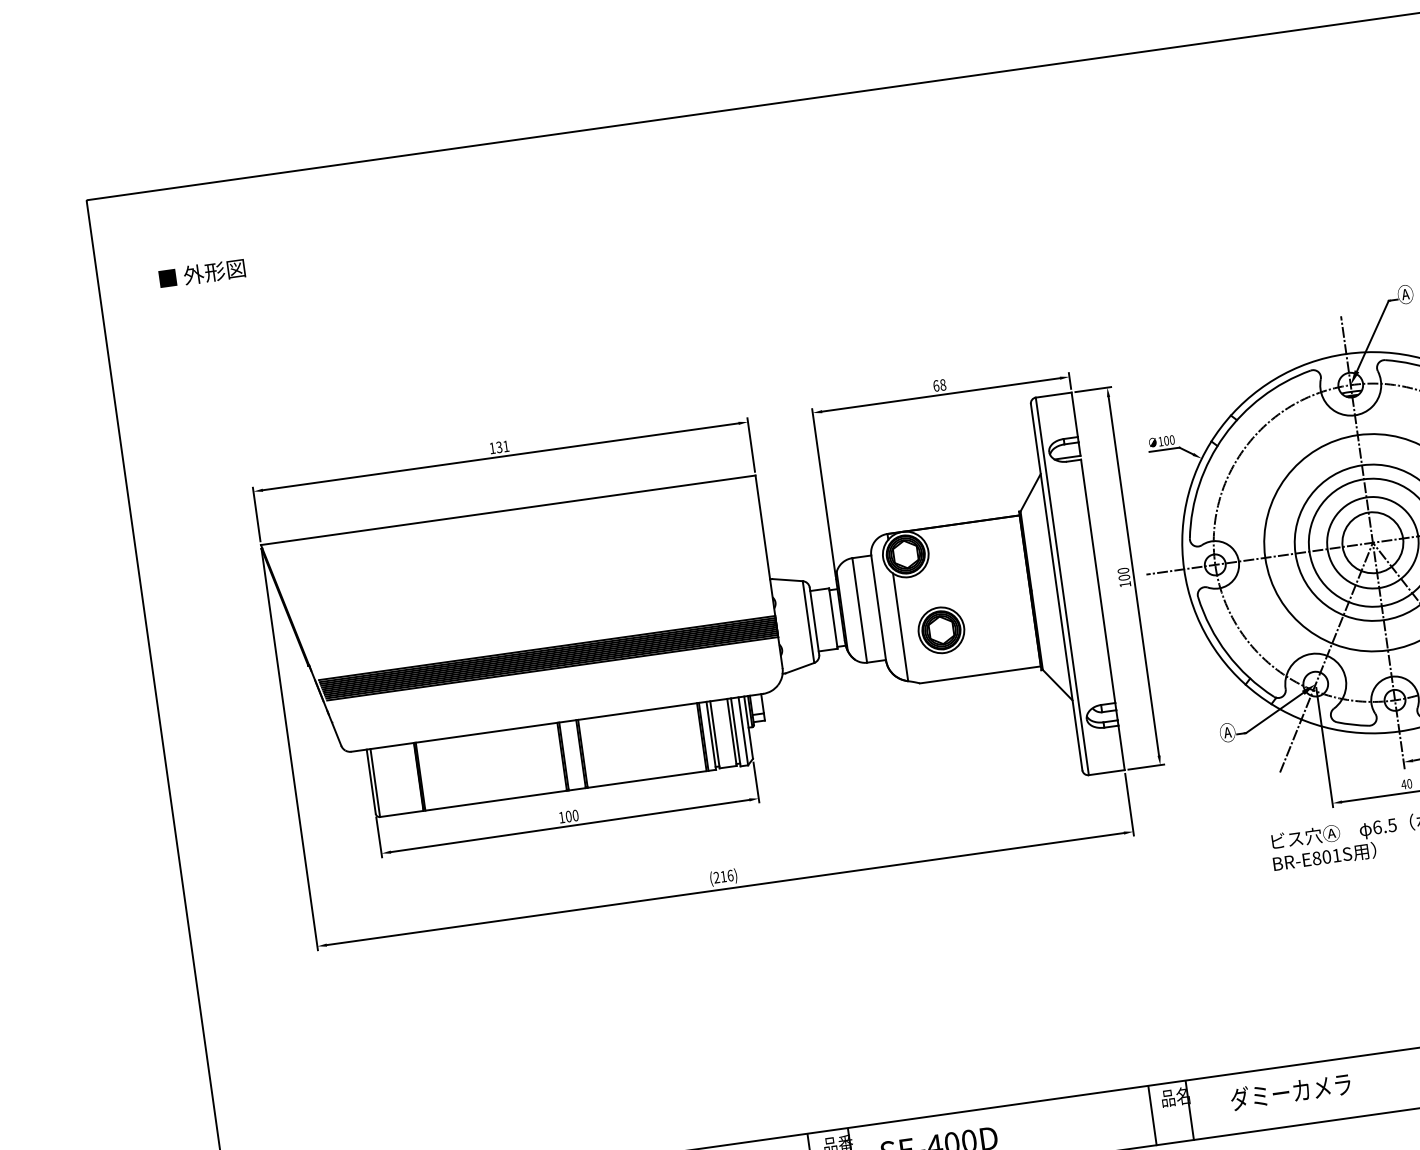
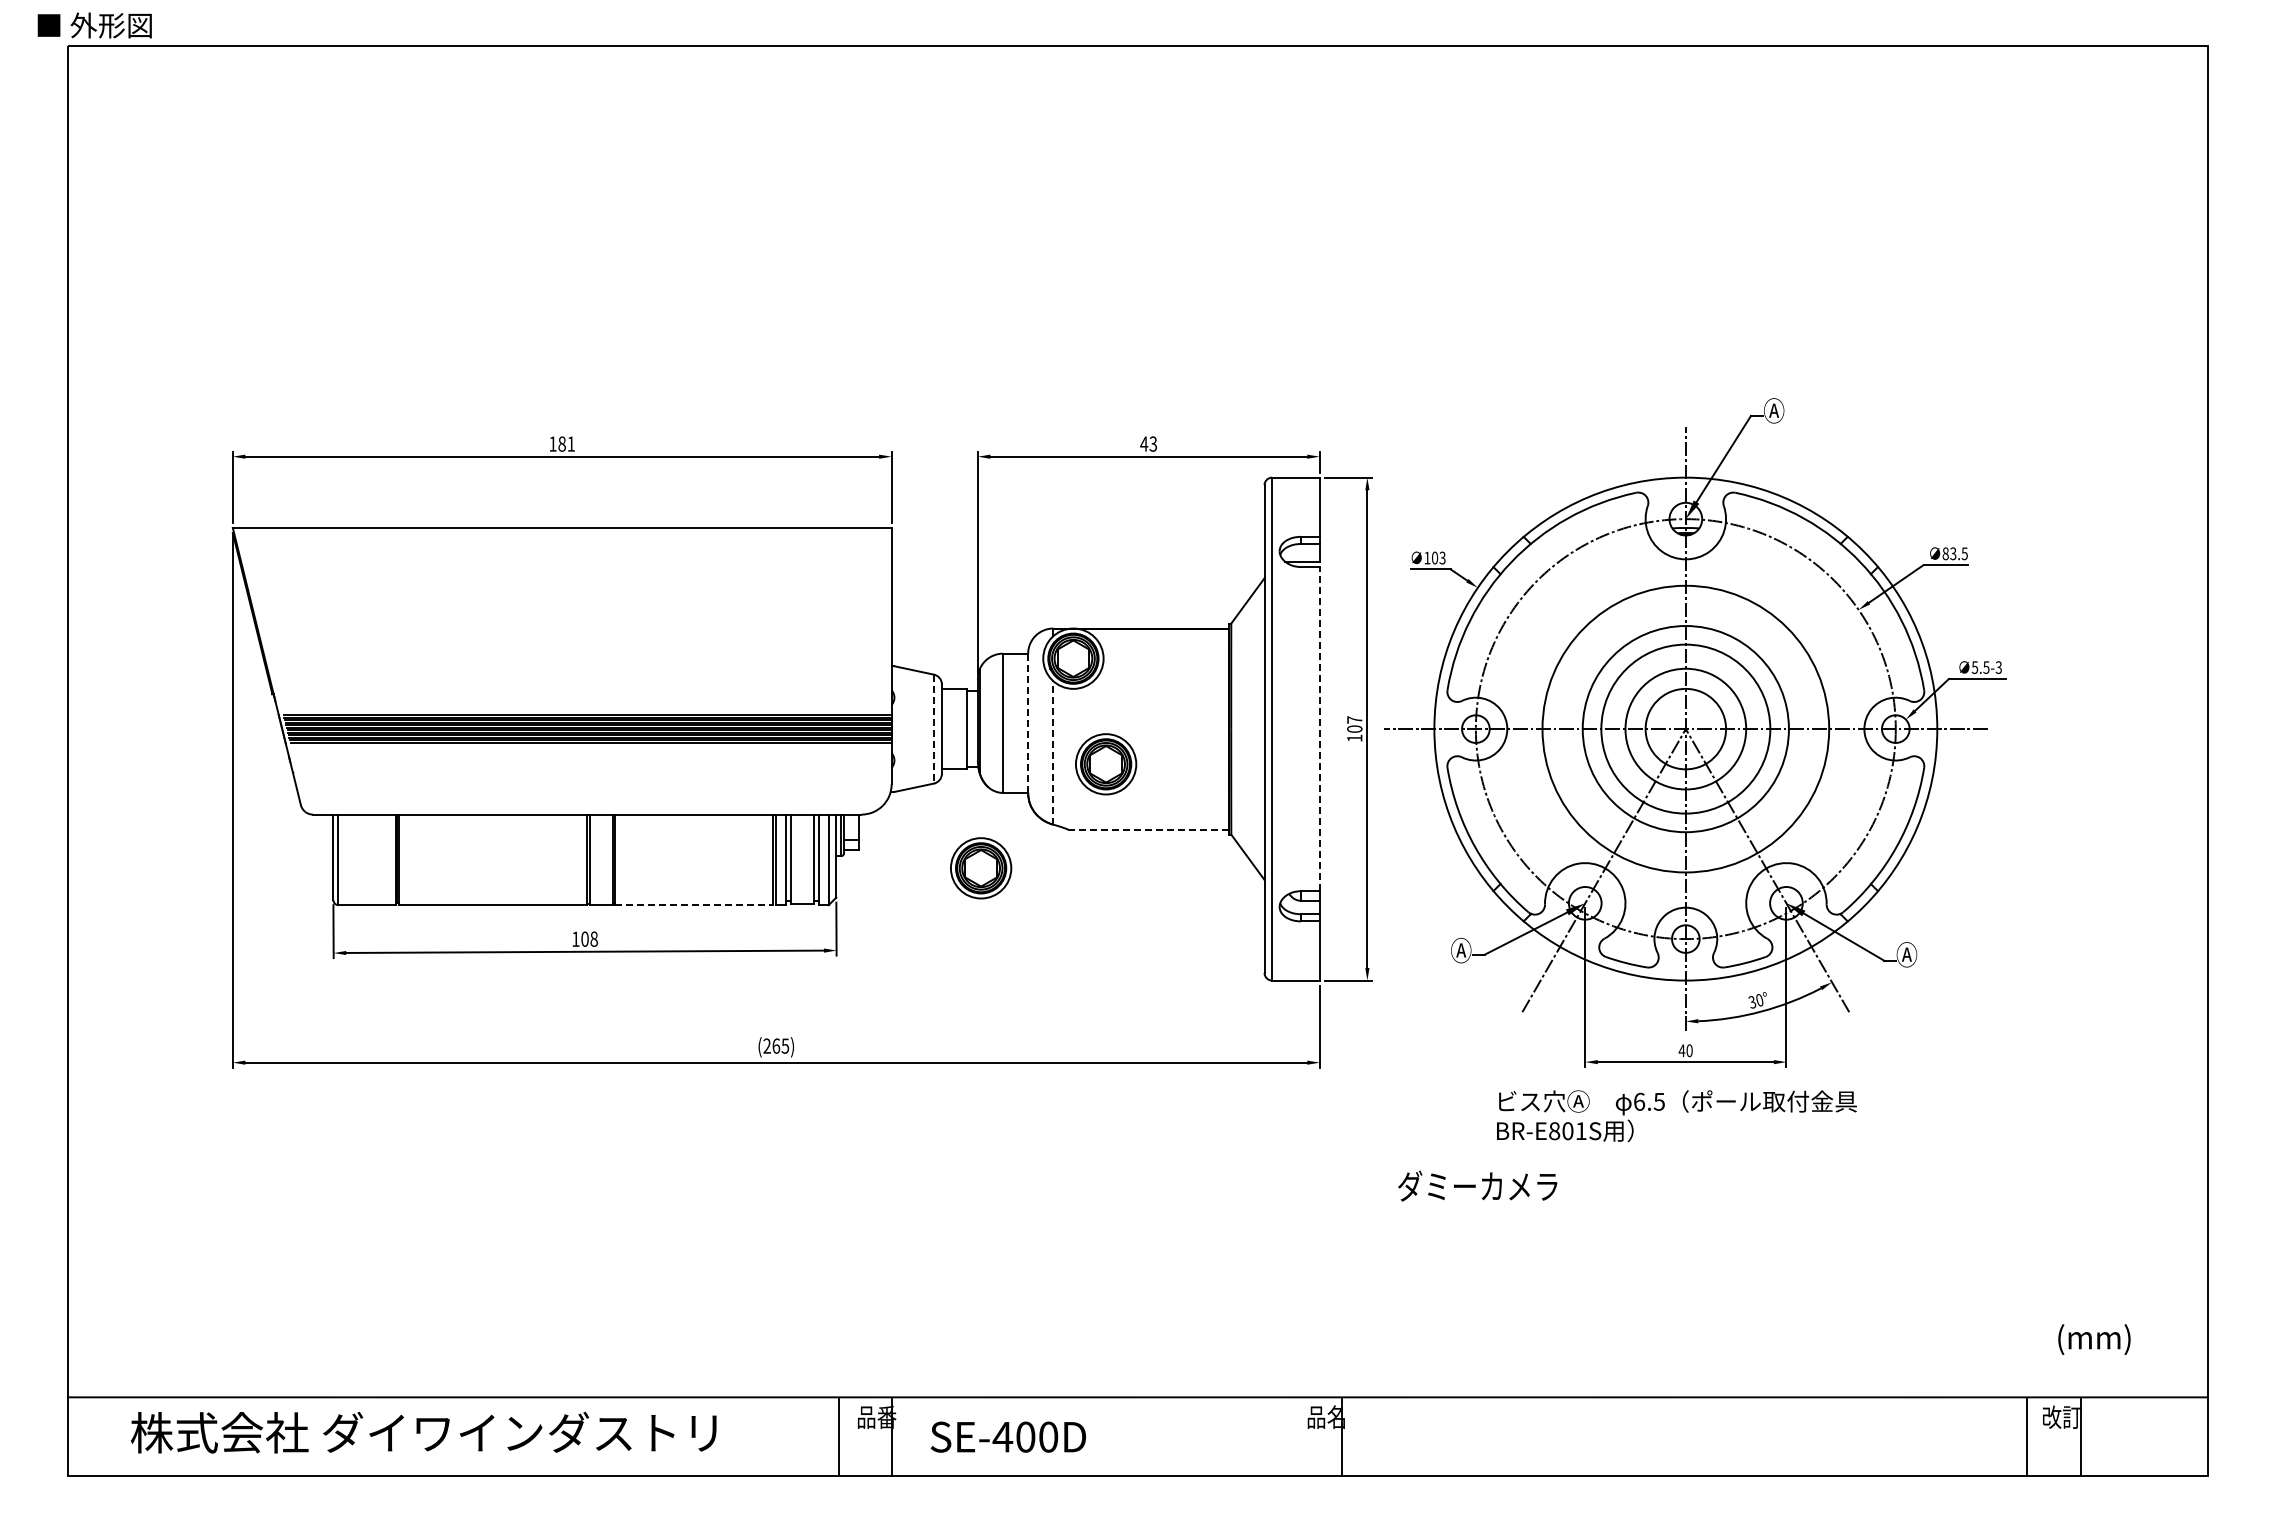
text: (201, 273) -> (94, 25), moved
text: (939, 385) -> (1148, 443), 68 -> 43
text: (1172, 439) -> (1442, 557), 100 -> 103
text: (498, 446) -> (561, 443), 131 -> 181
text: (1123, 570) -> (1354, 719), 100 -> 107
line: (1097, 580) -> (1319, 728), solid -> dashed
line: (878, 607) -> (1028, 723), solid -> dashed
line: (808, 622) -> (933, 729), solid -> dashed
line: (900, 627) -> (1053, 752), solid -> dashed
line: (980, 674) -> (1148, 829), solid -> dashed
part: (858, 721) -> (981, 868), added
line: (647, 779) -> (694, 905), solid -> dashed
text: (575, 815) -> (593, 939), 100 -> 108
text: (726, 875) -> (780, 1045), (216) -> (265)
text: (1290, 1091) -> (1477, 1185), moved
line: (1152, 1115) -> (1292, 1437), removed

